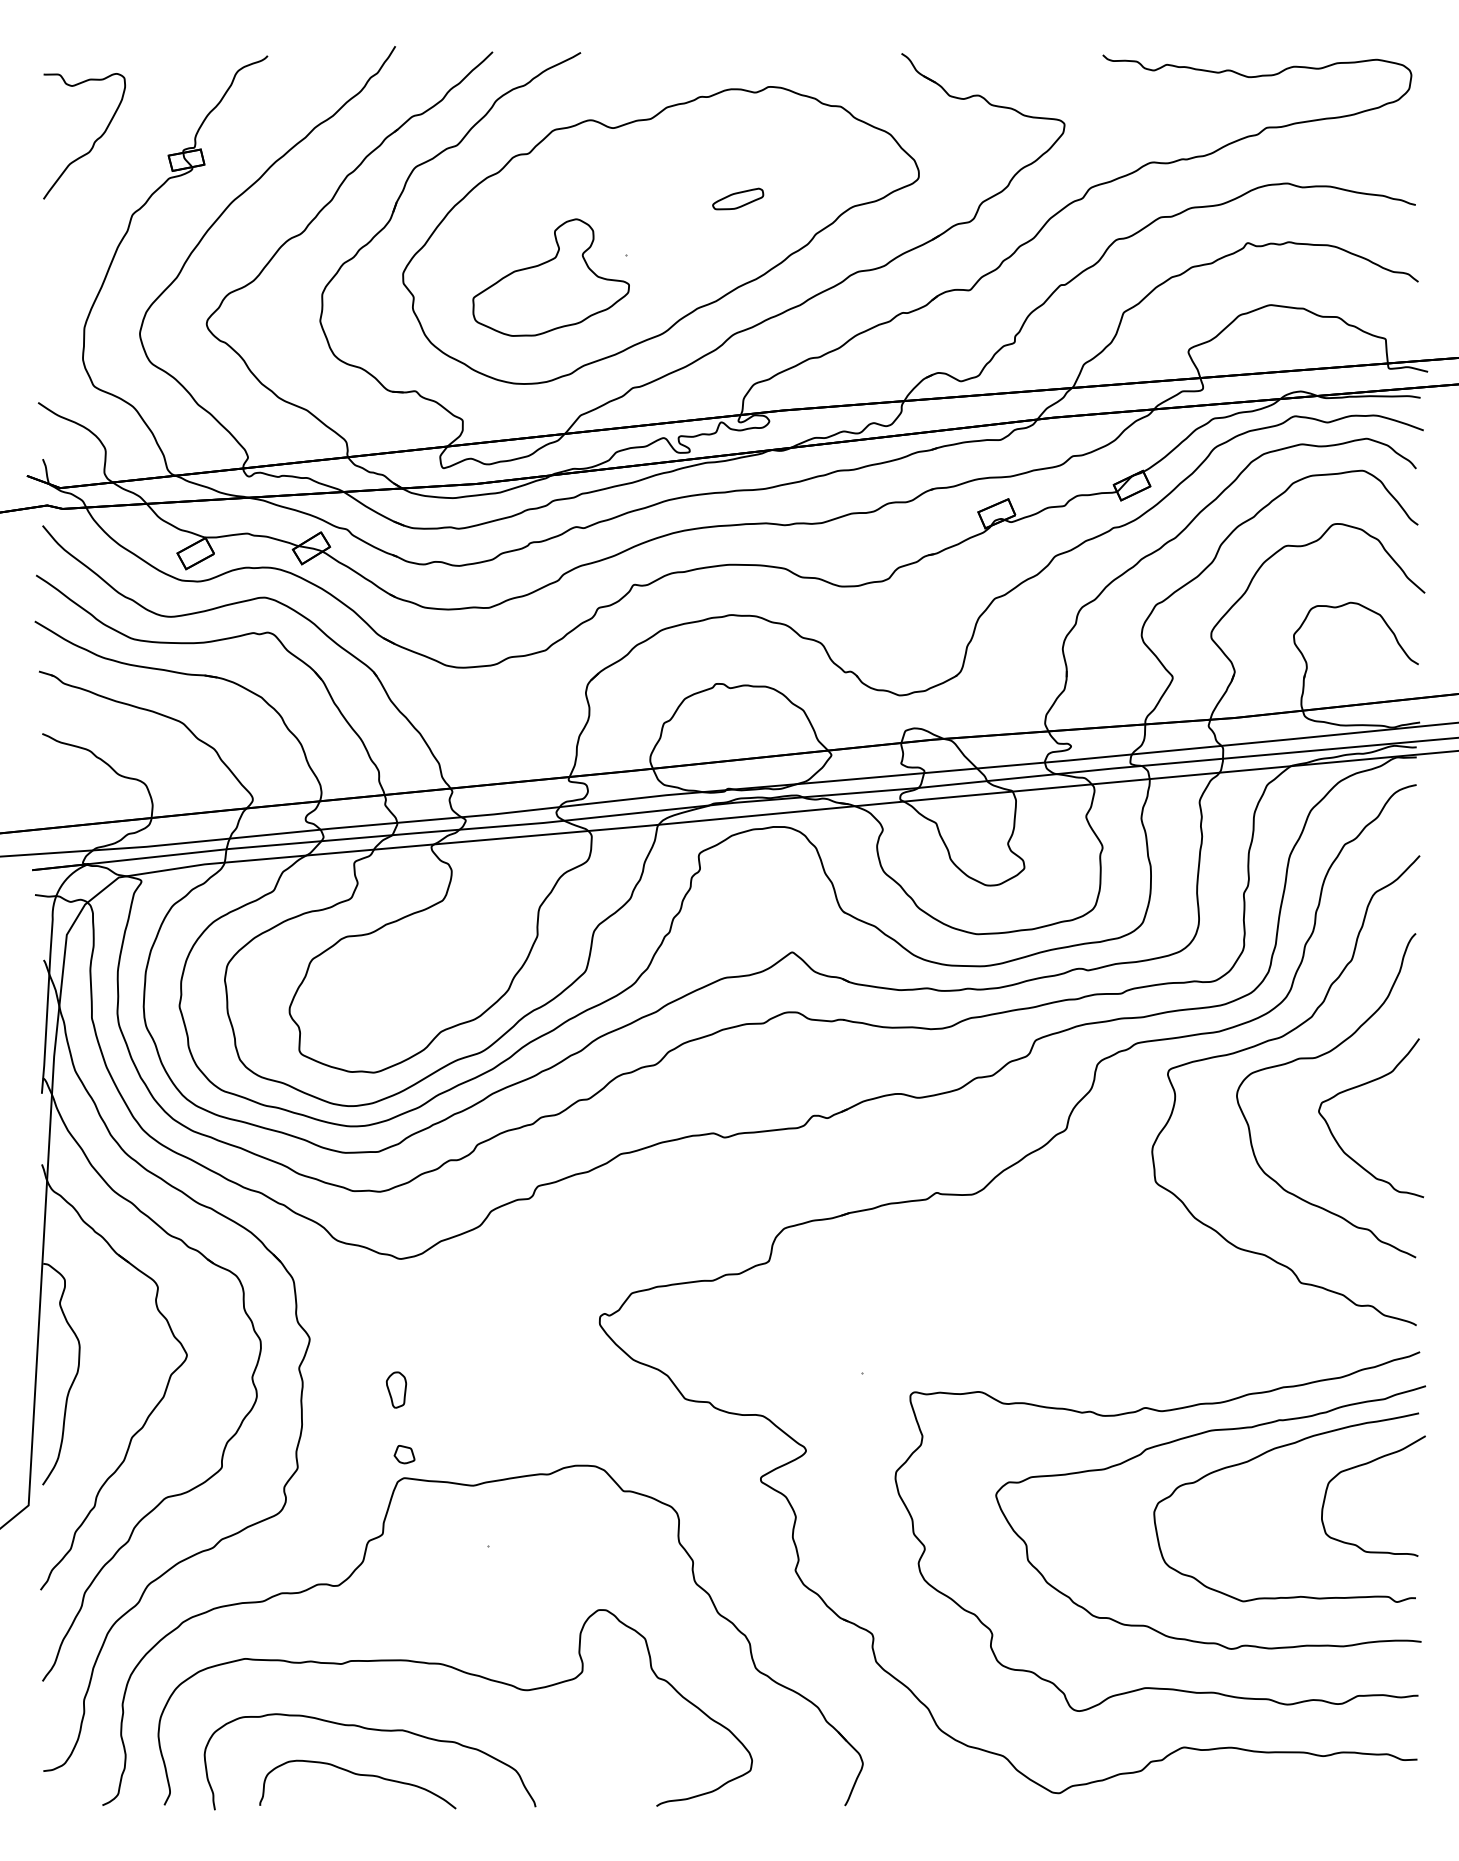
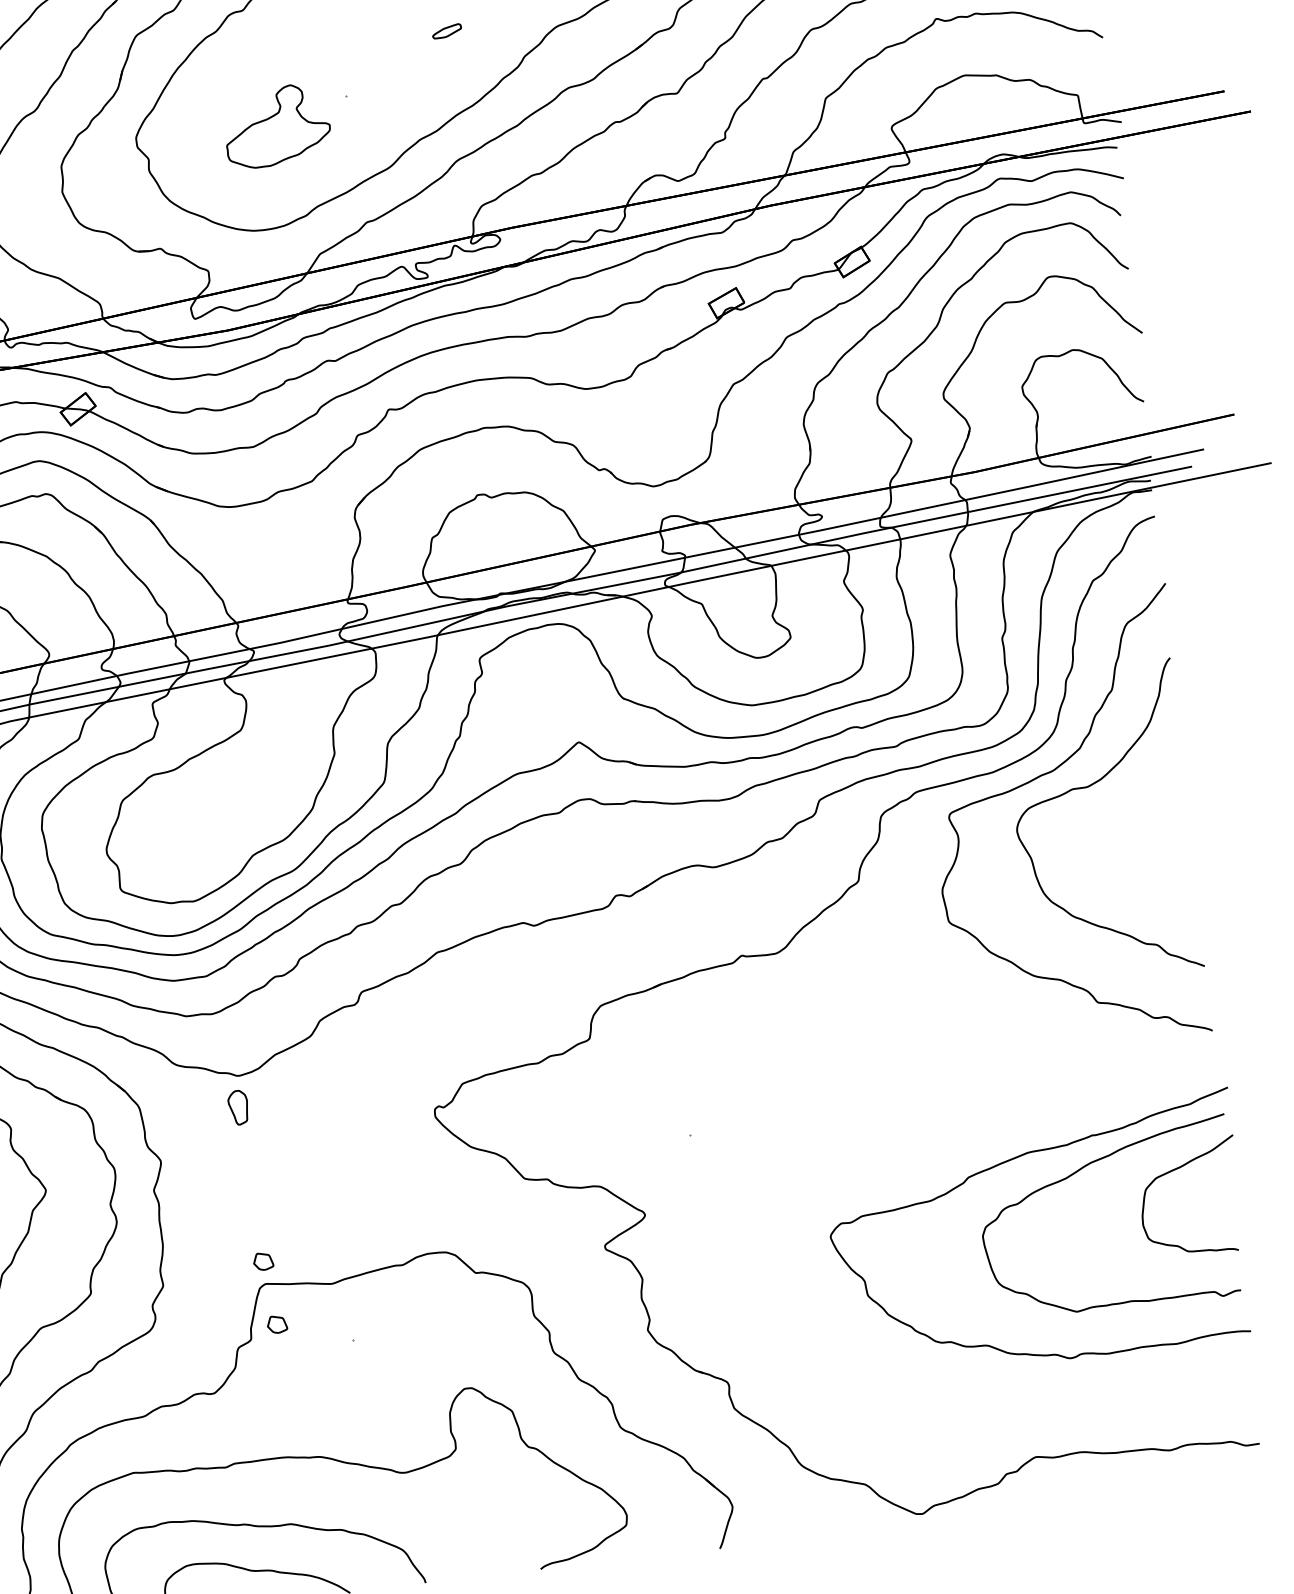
part: (738, 198) -> (447, 30), size x0.6
part: (550, 277) -> (276, 126), size x0.7
curve: (1361, 1086) -> (1134, 809), removed
part: (396, 1389) -> (238, 1107), moved
curve: (1161, 1412) -> (979, 1140), removed
part: (411, 1521) -> (277, 1324), added

